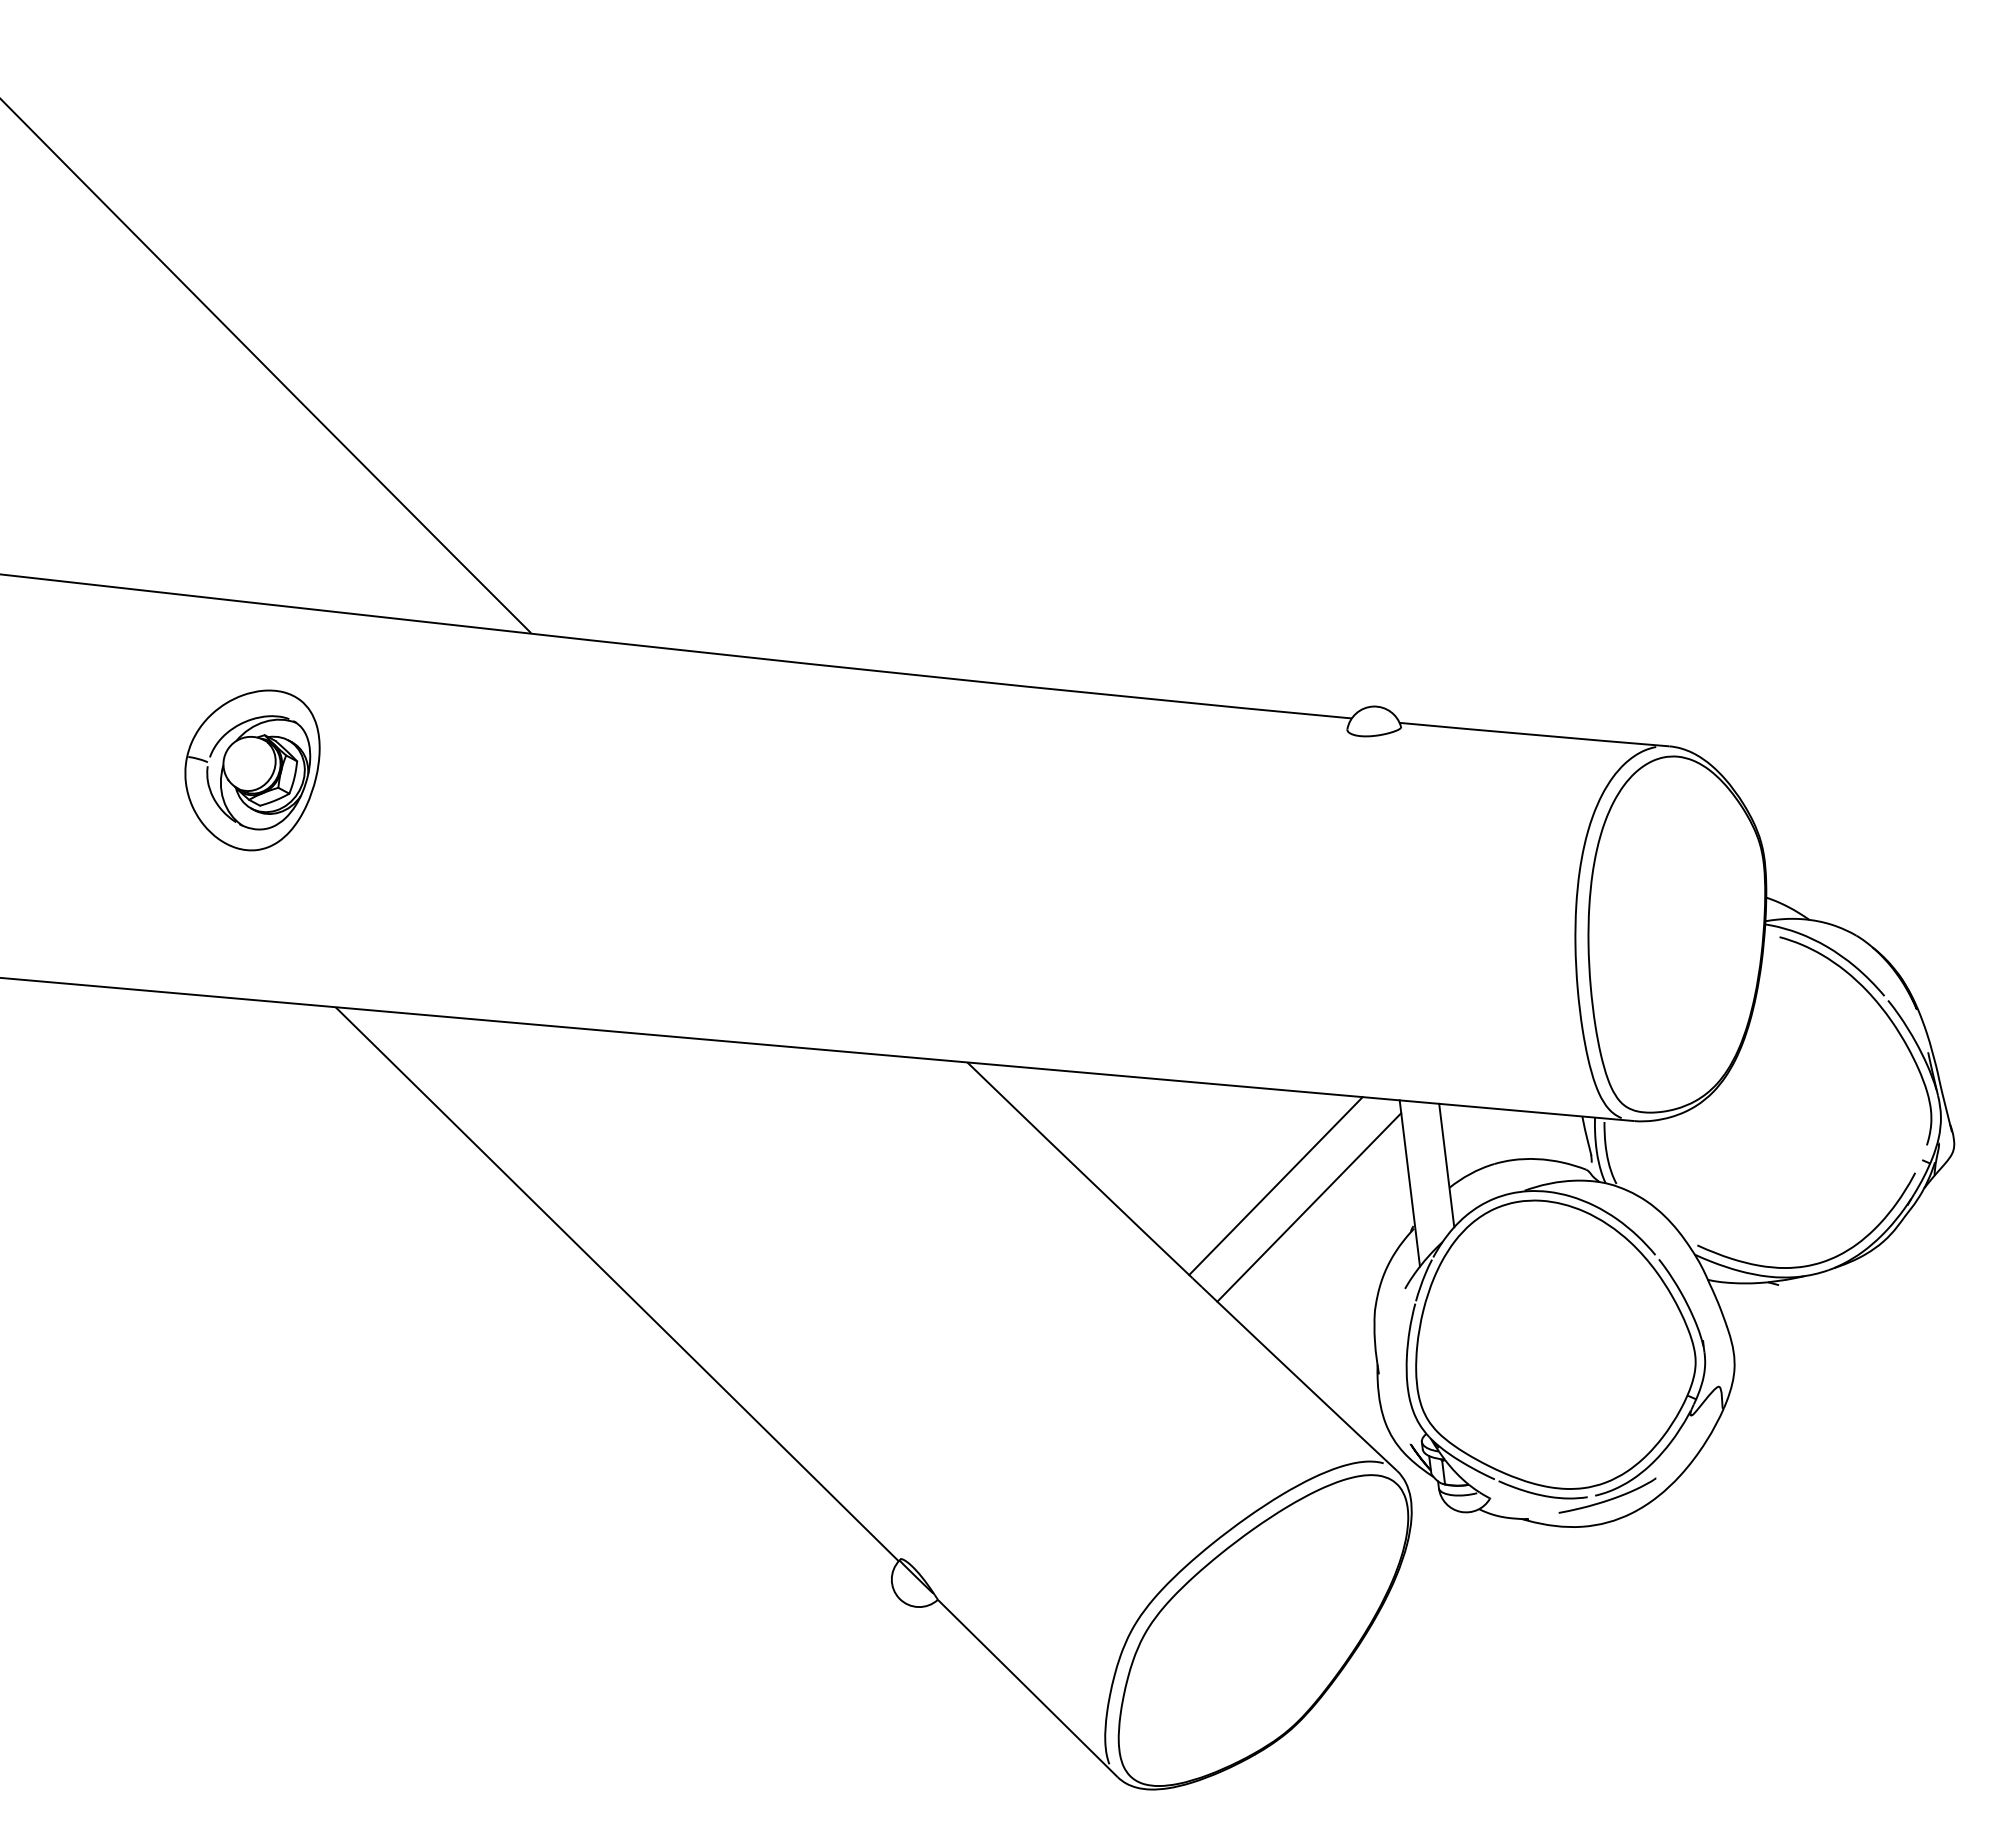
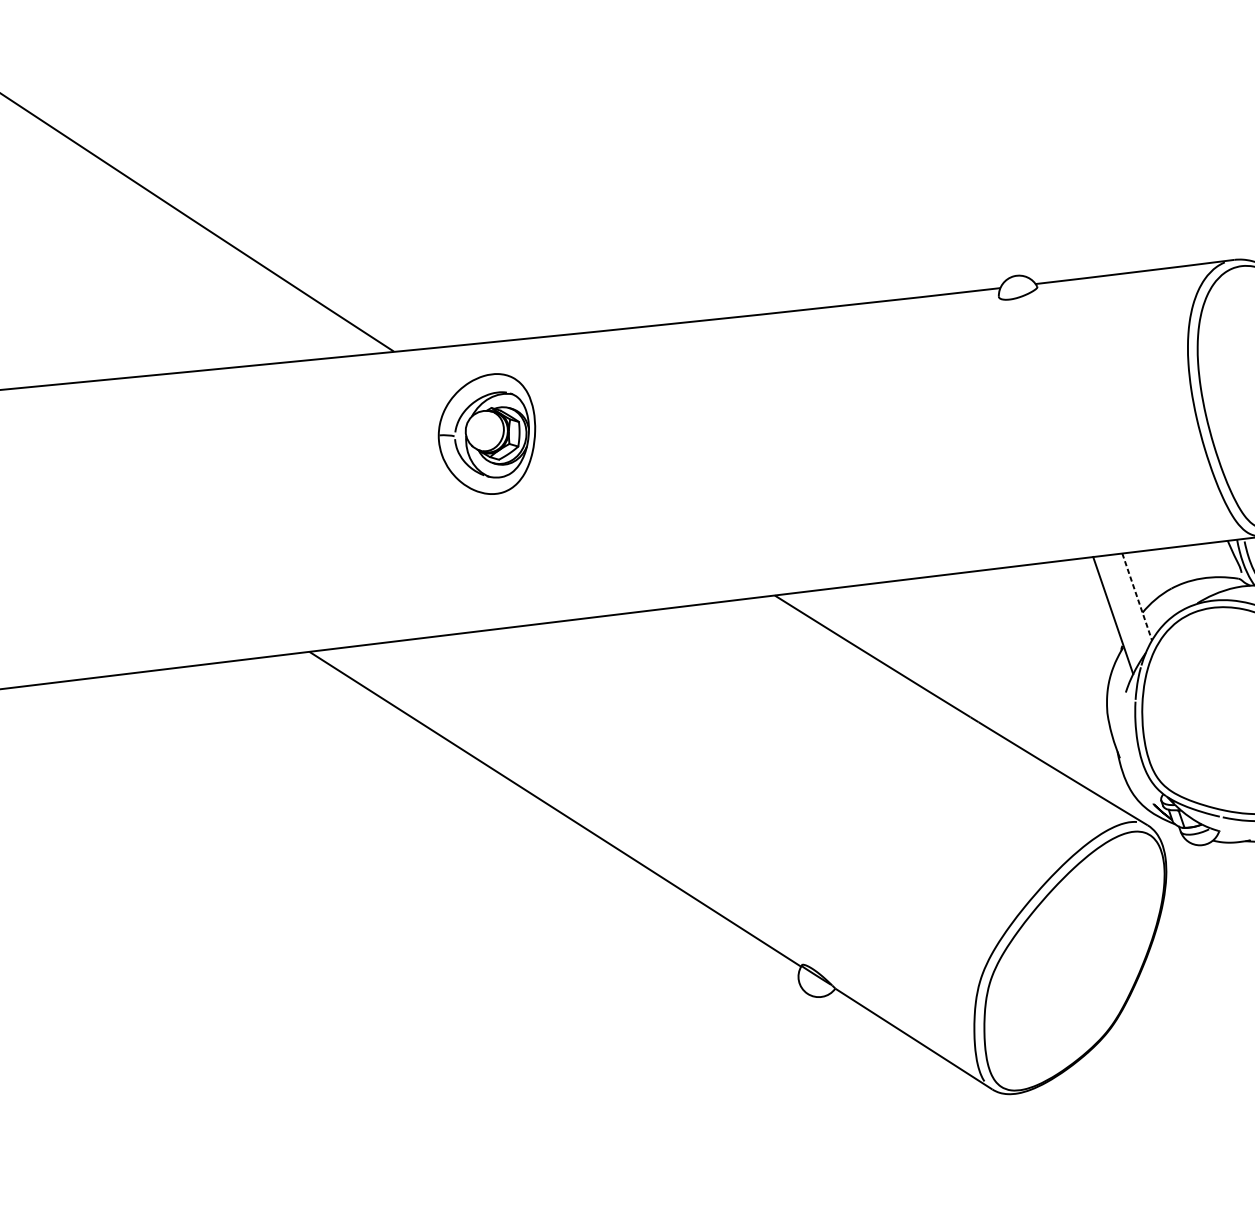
part: (252, 770) -> (488, 435), moved
line: (1446, 1166) -> (1137, 597), solid -> dashed
line: (1275, 1186) -> (1016, 638), removed
line: (1309, 1207) -> (1044, 648), removed

